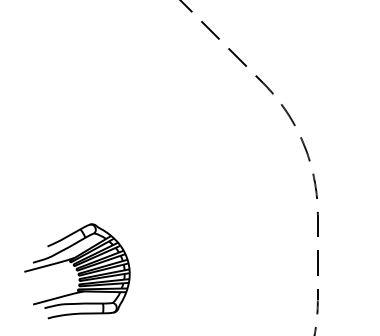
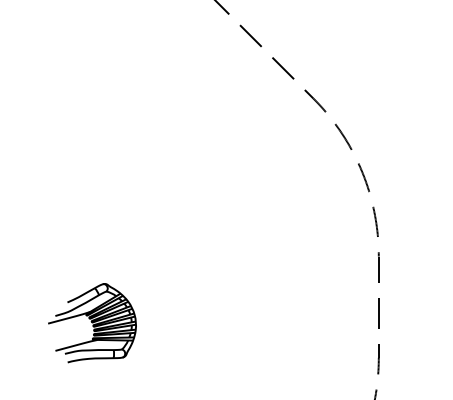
part: (77, 271) -> (92, 323), size x0.7

